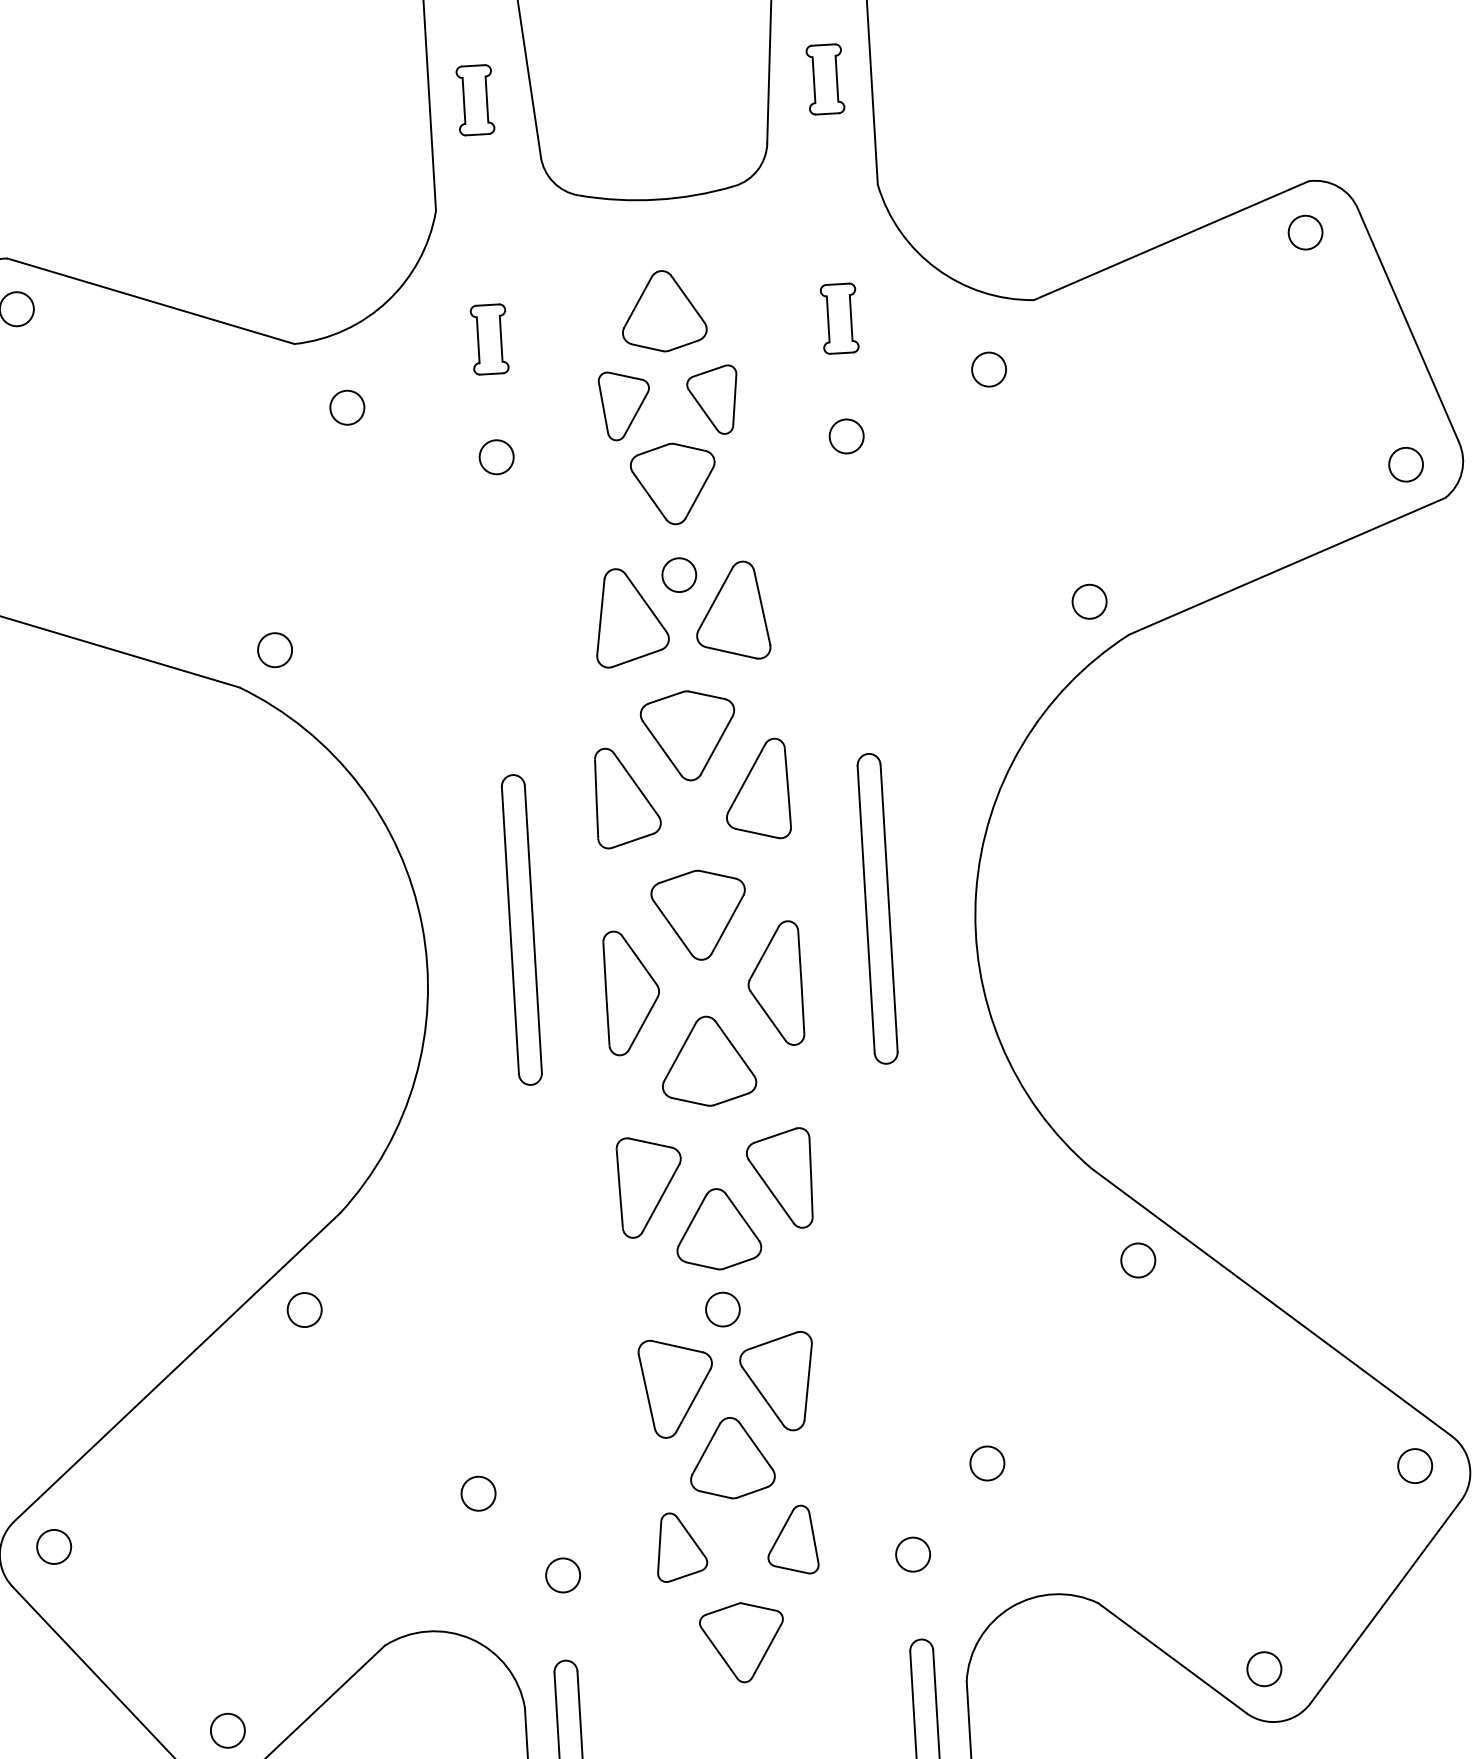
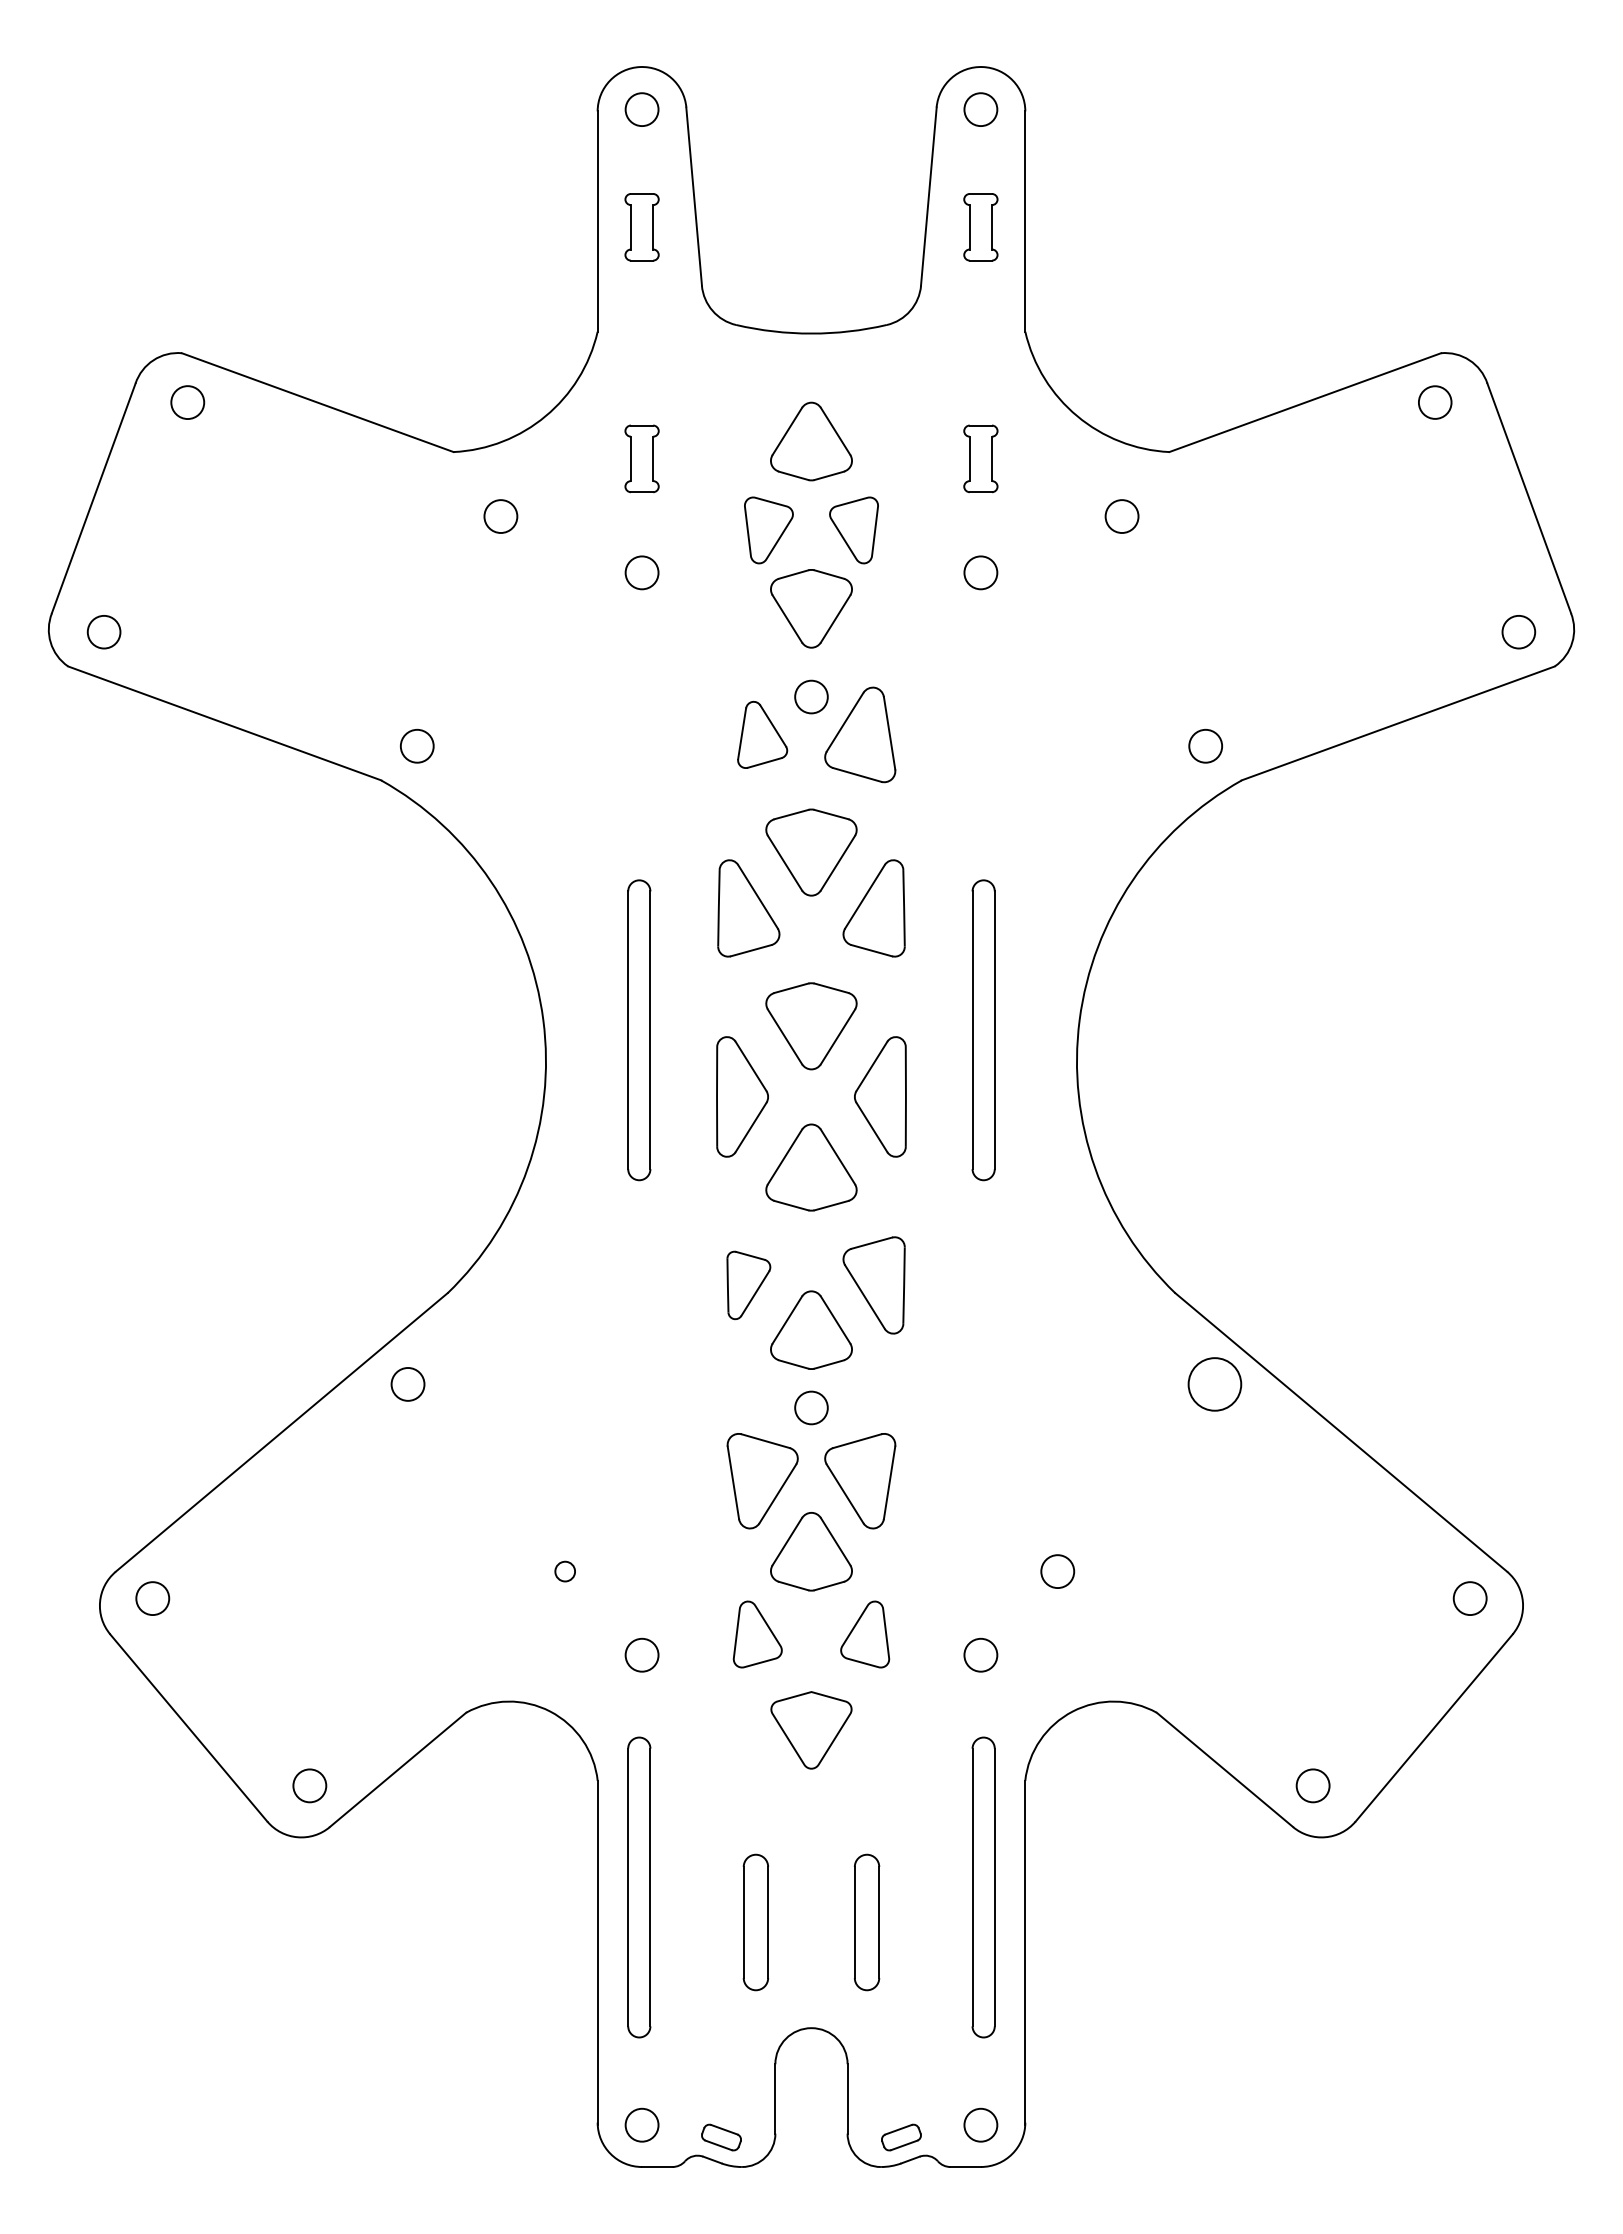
part: (631, 616) -> (762, 734), size x0.7
part: (650, 1186) -> (748, 1285), size x0.7
circle: (1137, 1260) -> (1214, 1384), size x1.6
circle: (477, 1493) -> (564, 1571), size x0.6

